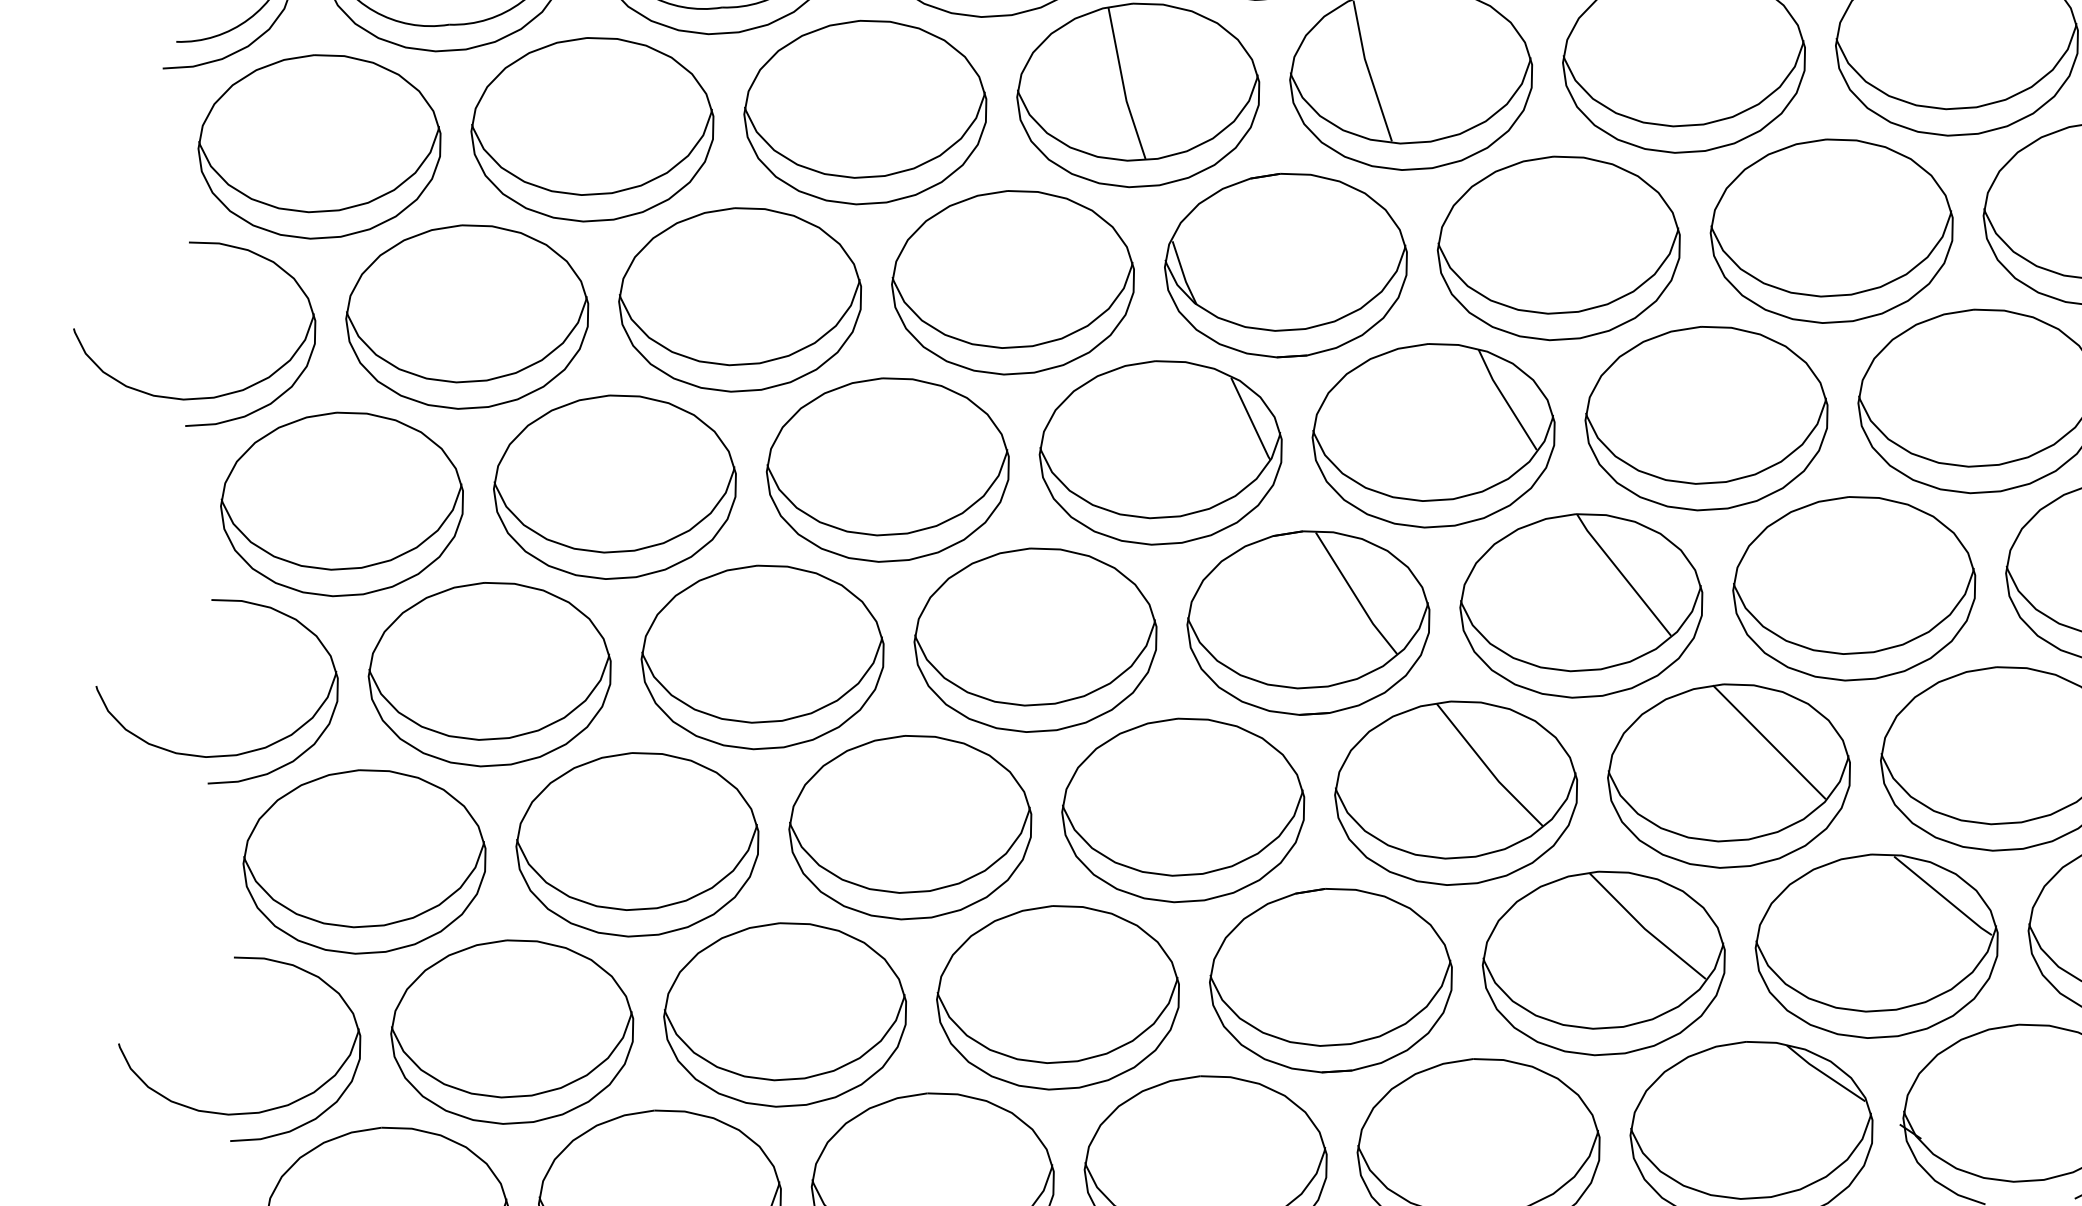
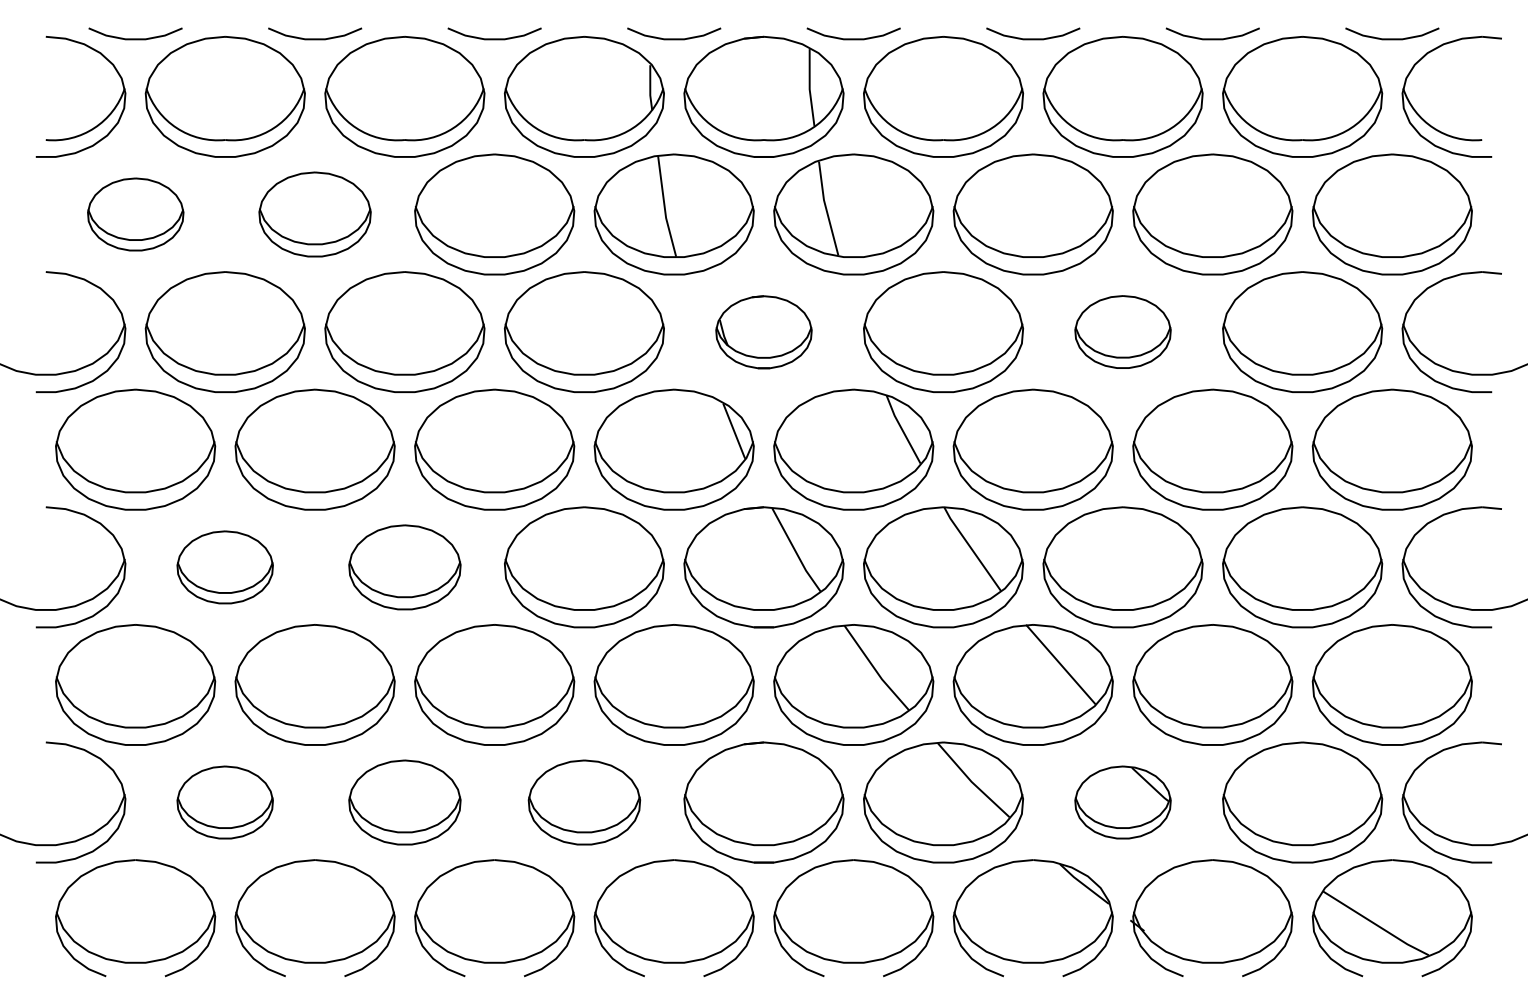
part: (591, 129) -> (314, 214), size x0.7
part: (319, 146) -> (135, 214), size x0.6
part: (1831, 229) -> (1122, 331), size x0.6
part: (1285, 265) -> (763, 332), size x0.6
part: (762, 657) -> (404, 567), size x0.7
part: (488, 674) -> (224, 567), size x0.6
part: (1876, 945) -> (1122, 802), size x0.6
part: (1058, 997) -> (584, 802), size x0.7
part: (784, 1014) -> (404, 802), size x0.7
part: (511, 1031) -> (224, 802), size x0.6

